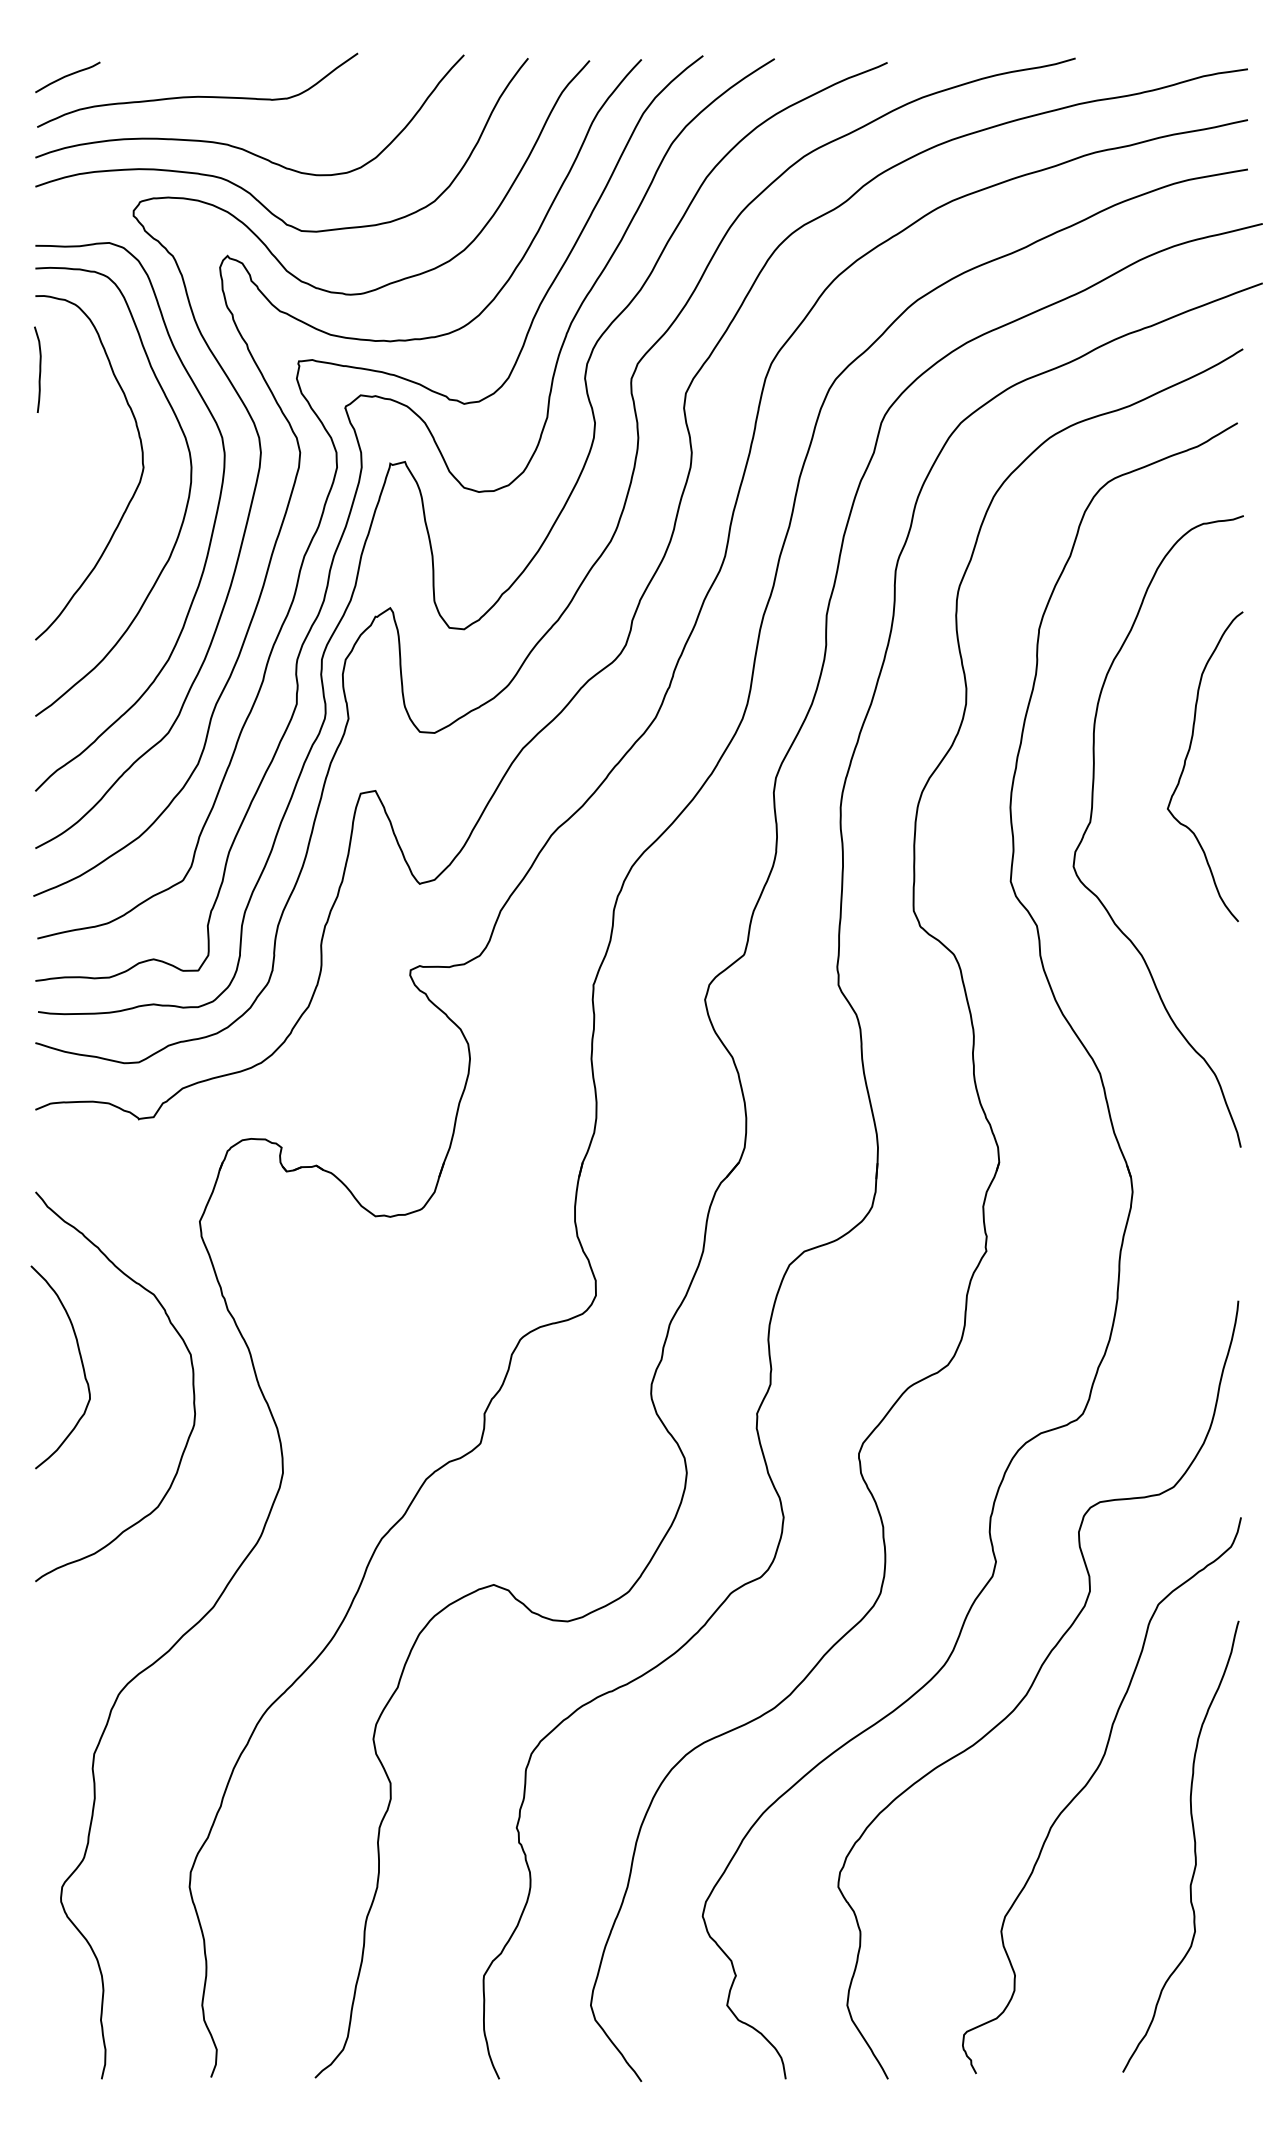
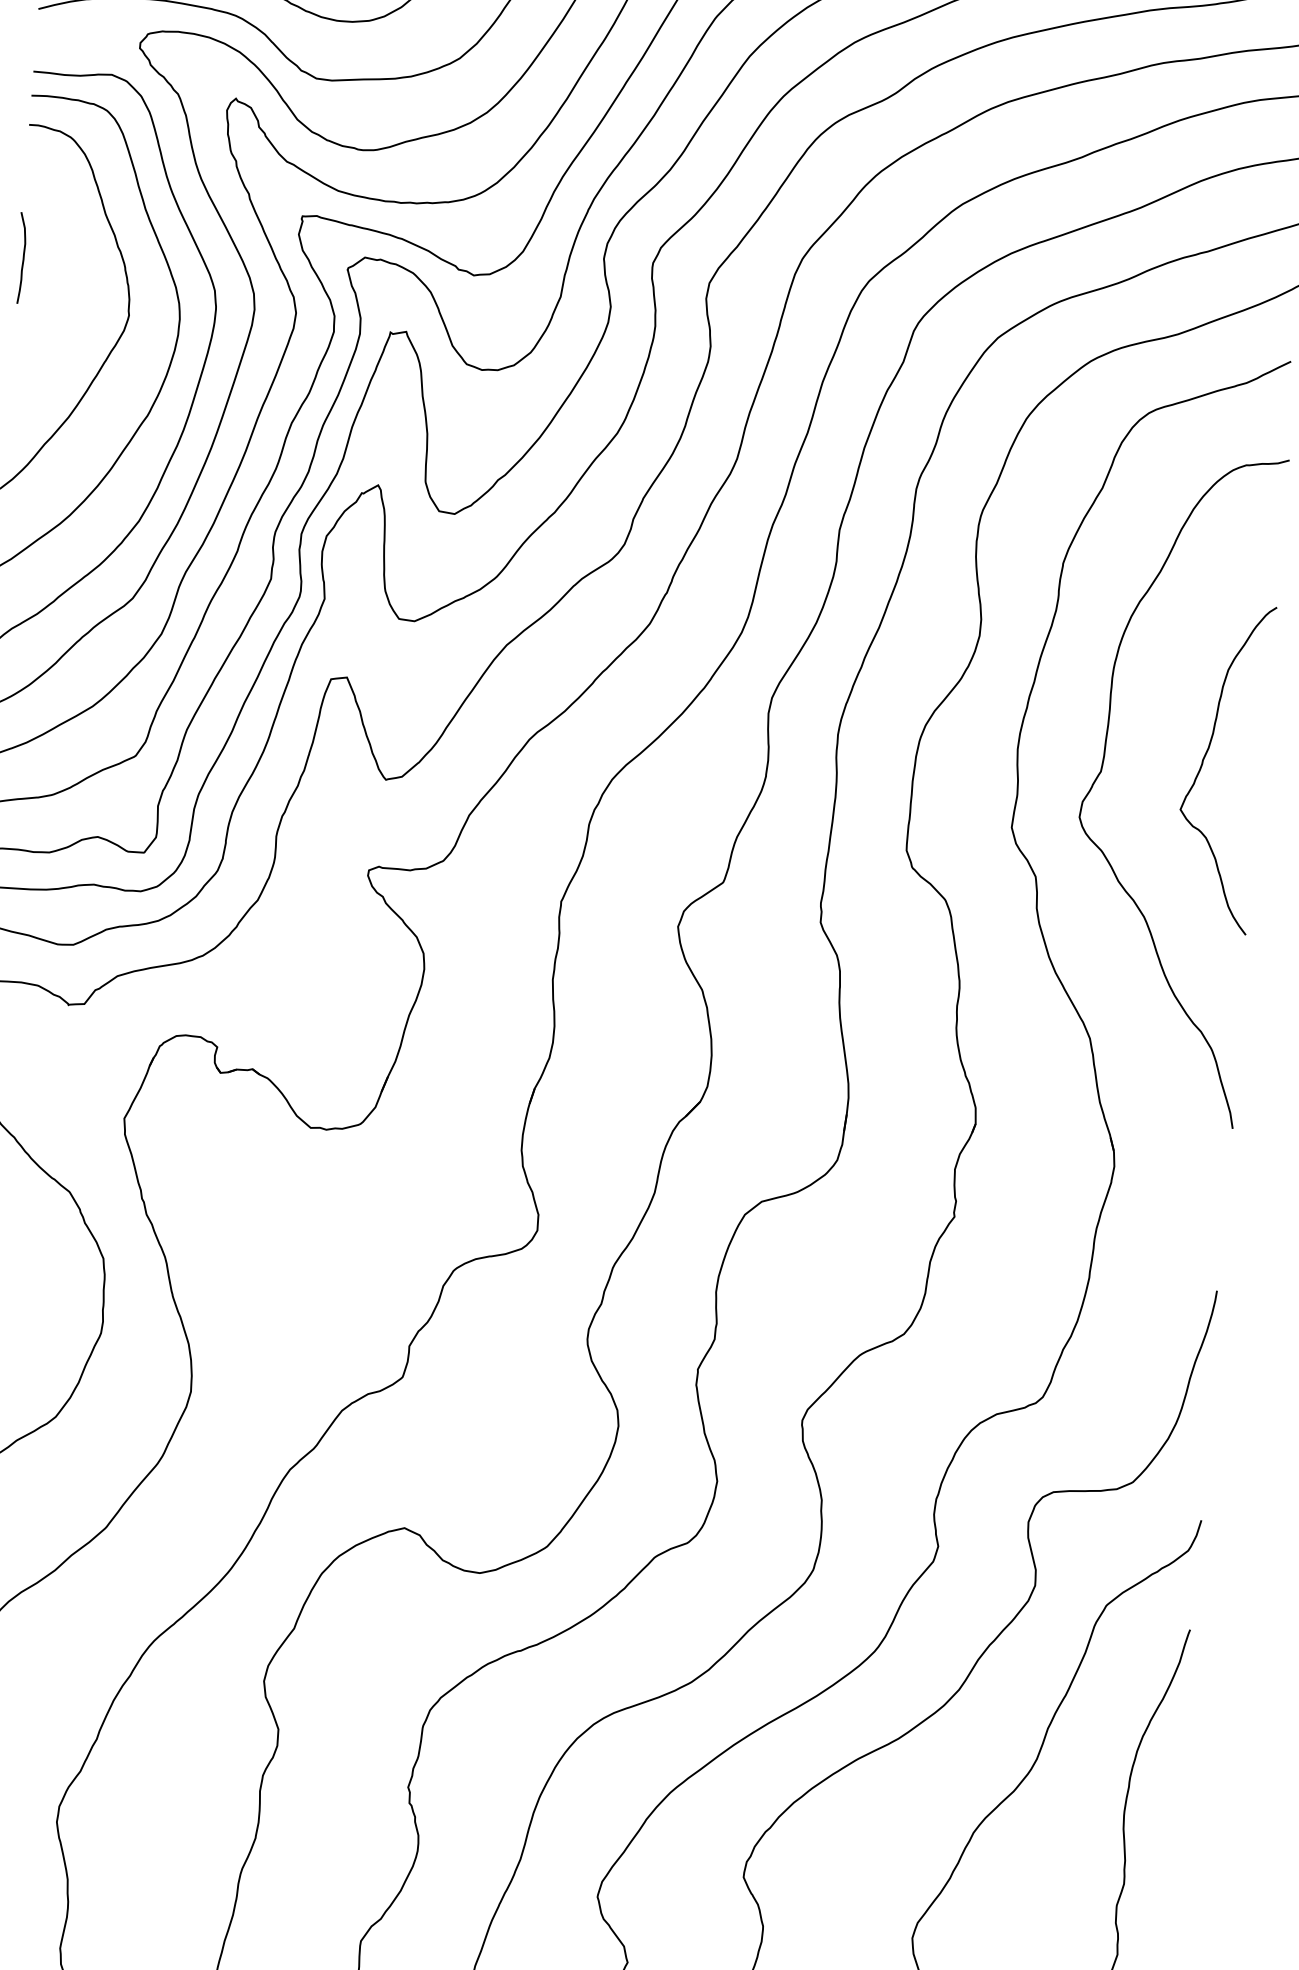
curve: (39, 369) -> (22, 257), moved
curve: (1186, 760) -> (1204, 759), moved

